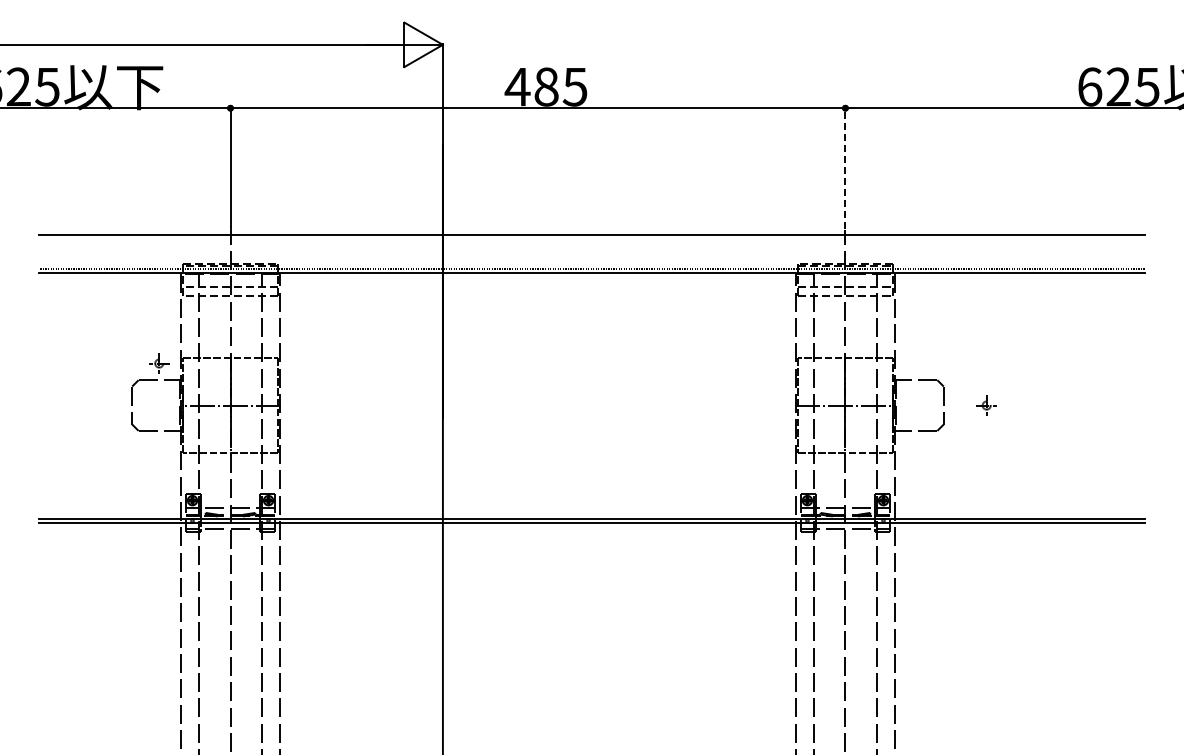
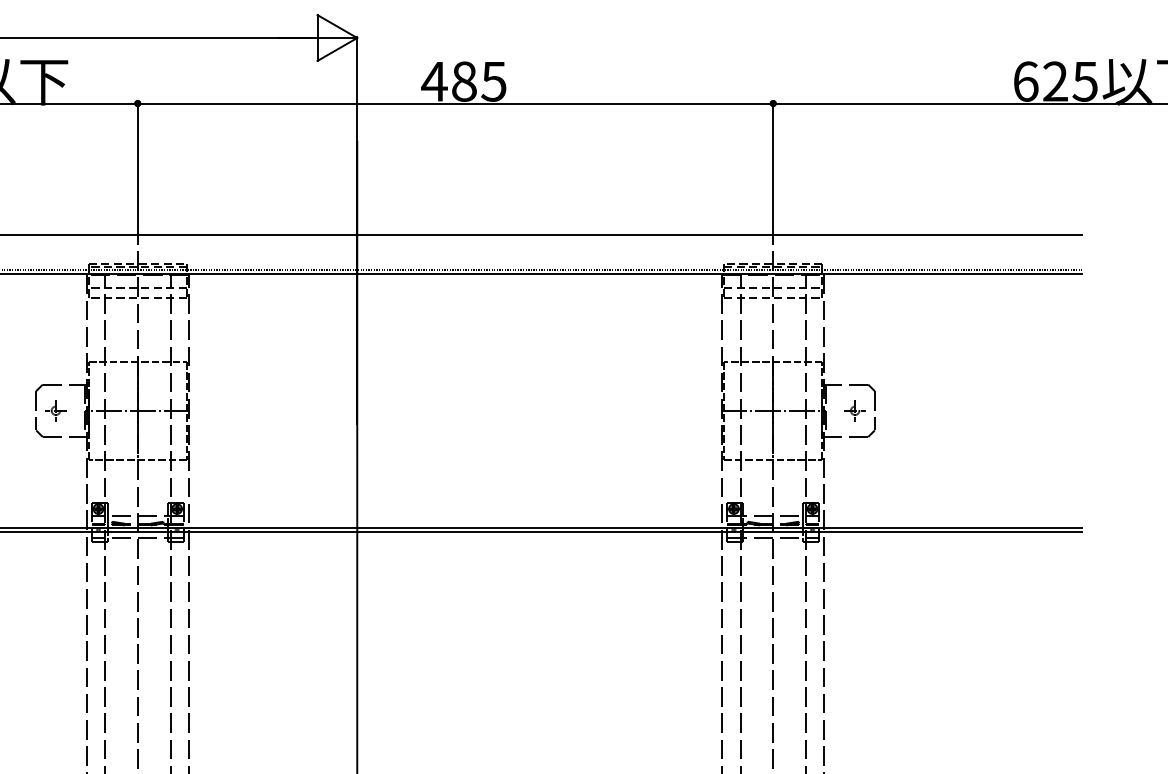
line: (845, 167) -> (773, 164), dashed -> solid
part: (159, 363) -> (56, 410), moved
part: (986, 405) -> (854, 410), moved

